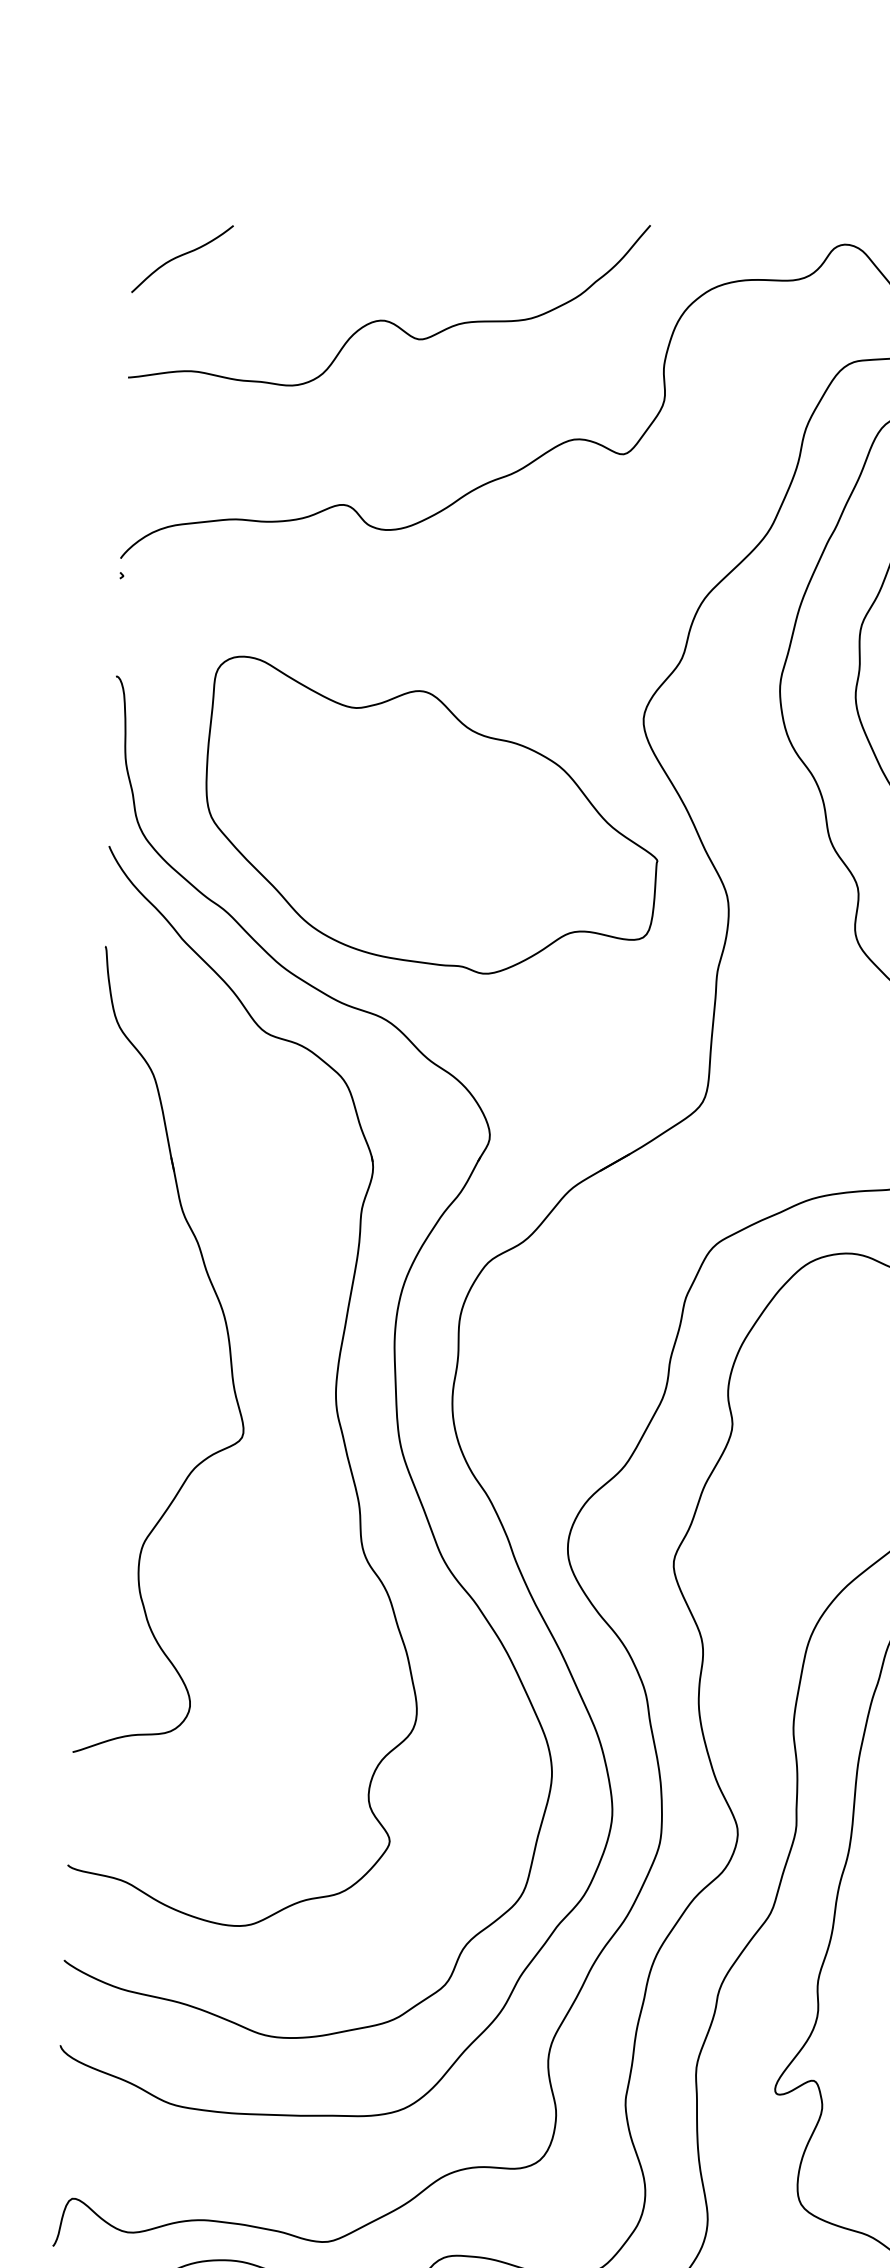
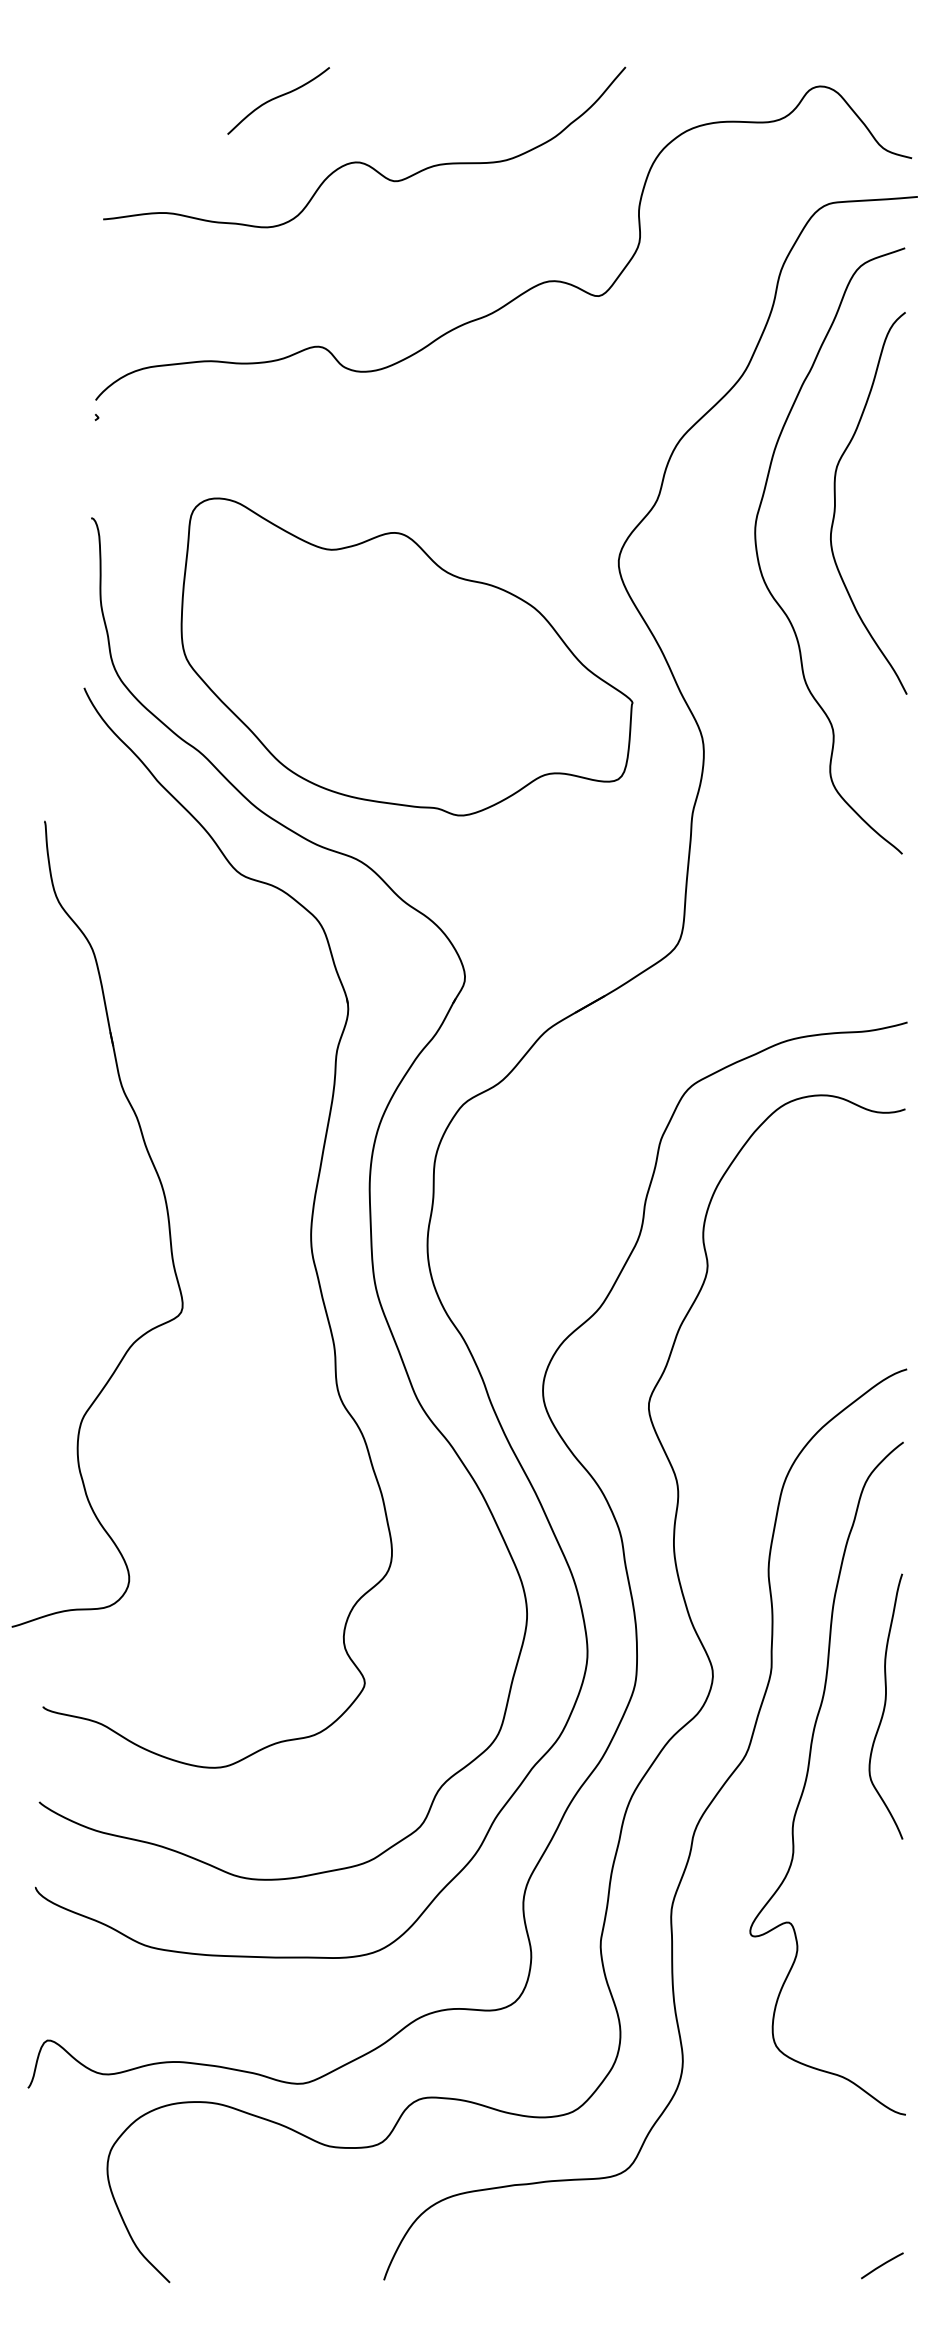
curve: (181, 256) -> (277, 98), moved
part: (227, 1337) -> (166, 1212), moved

